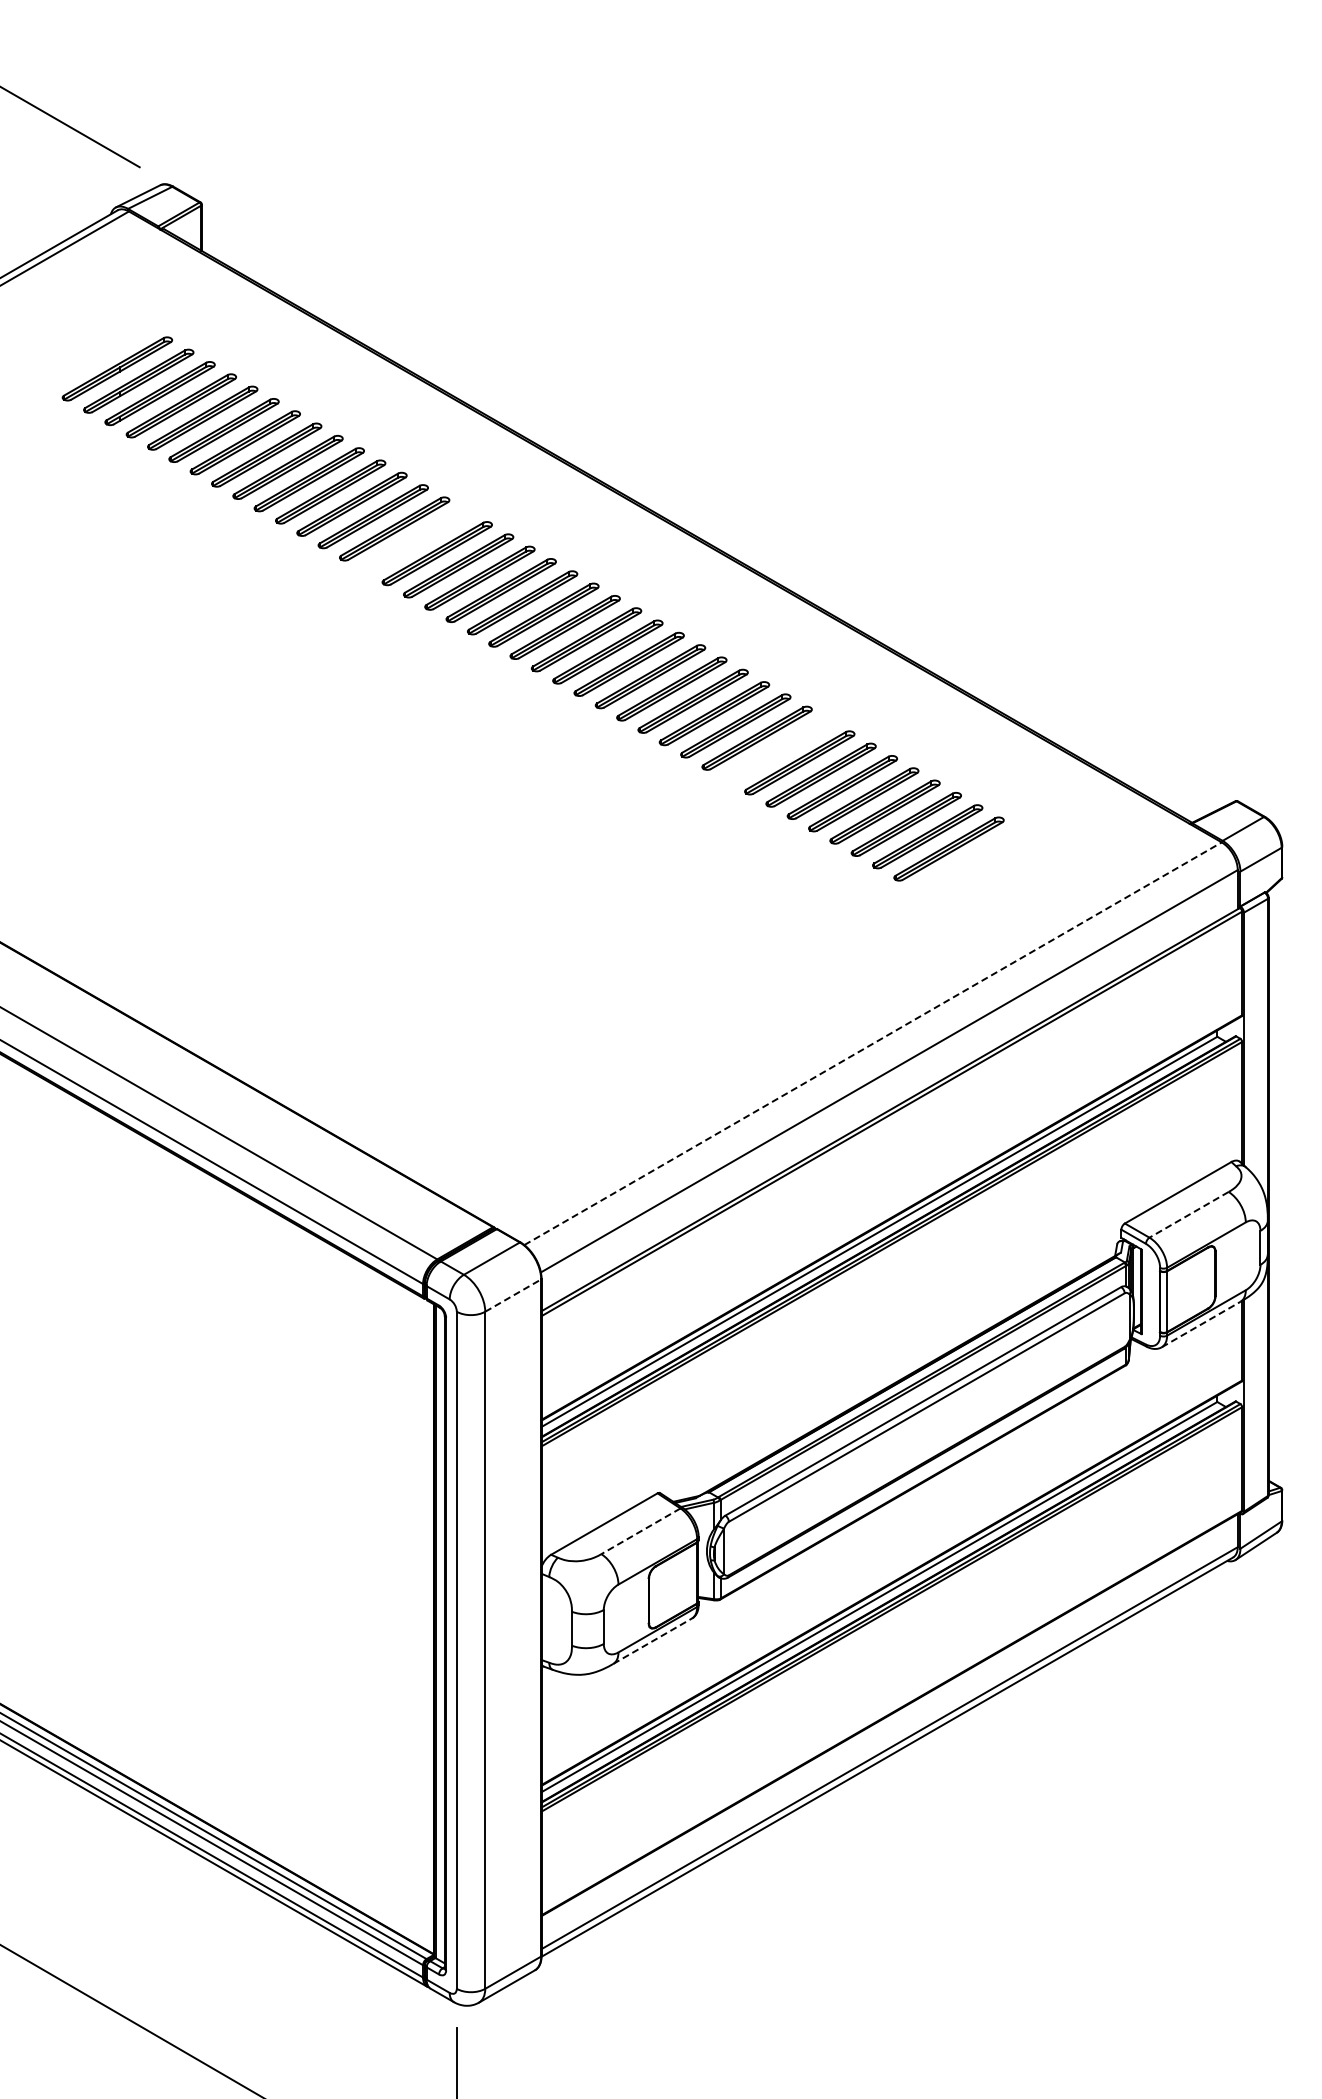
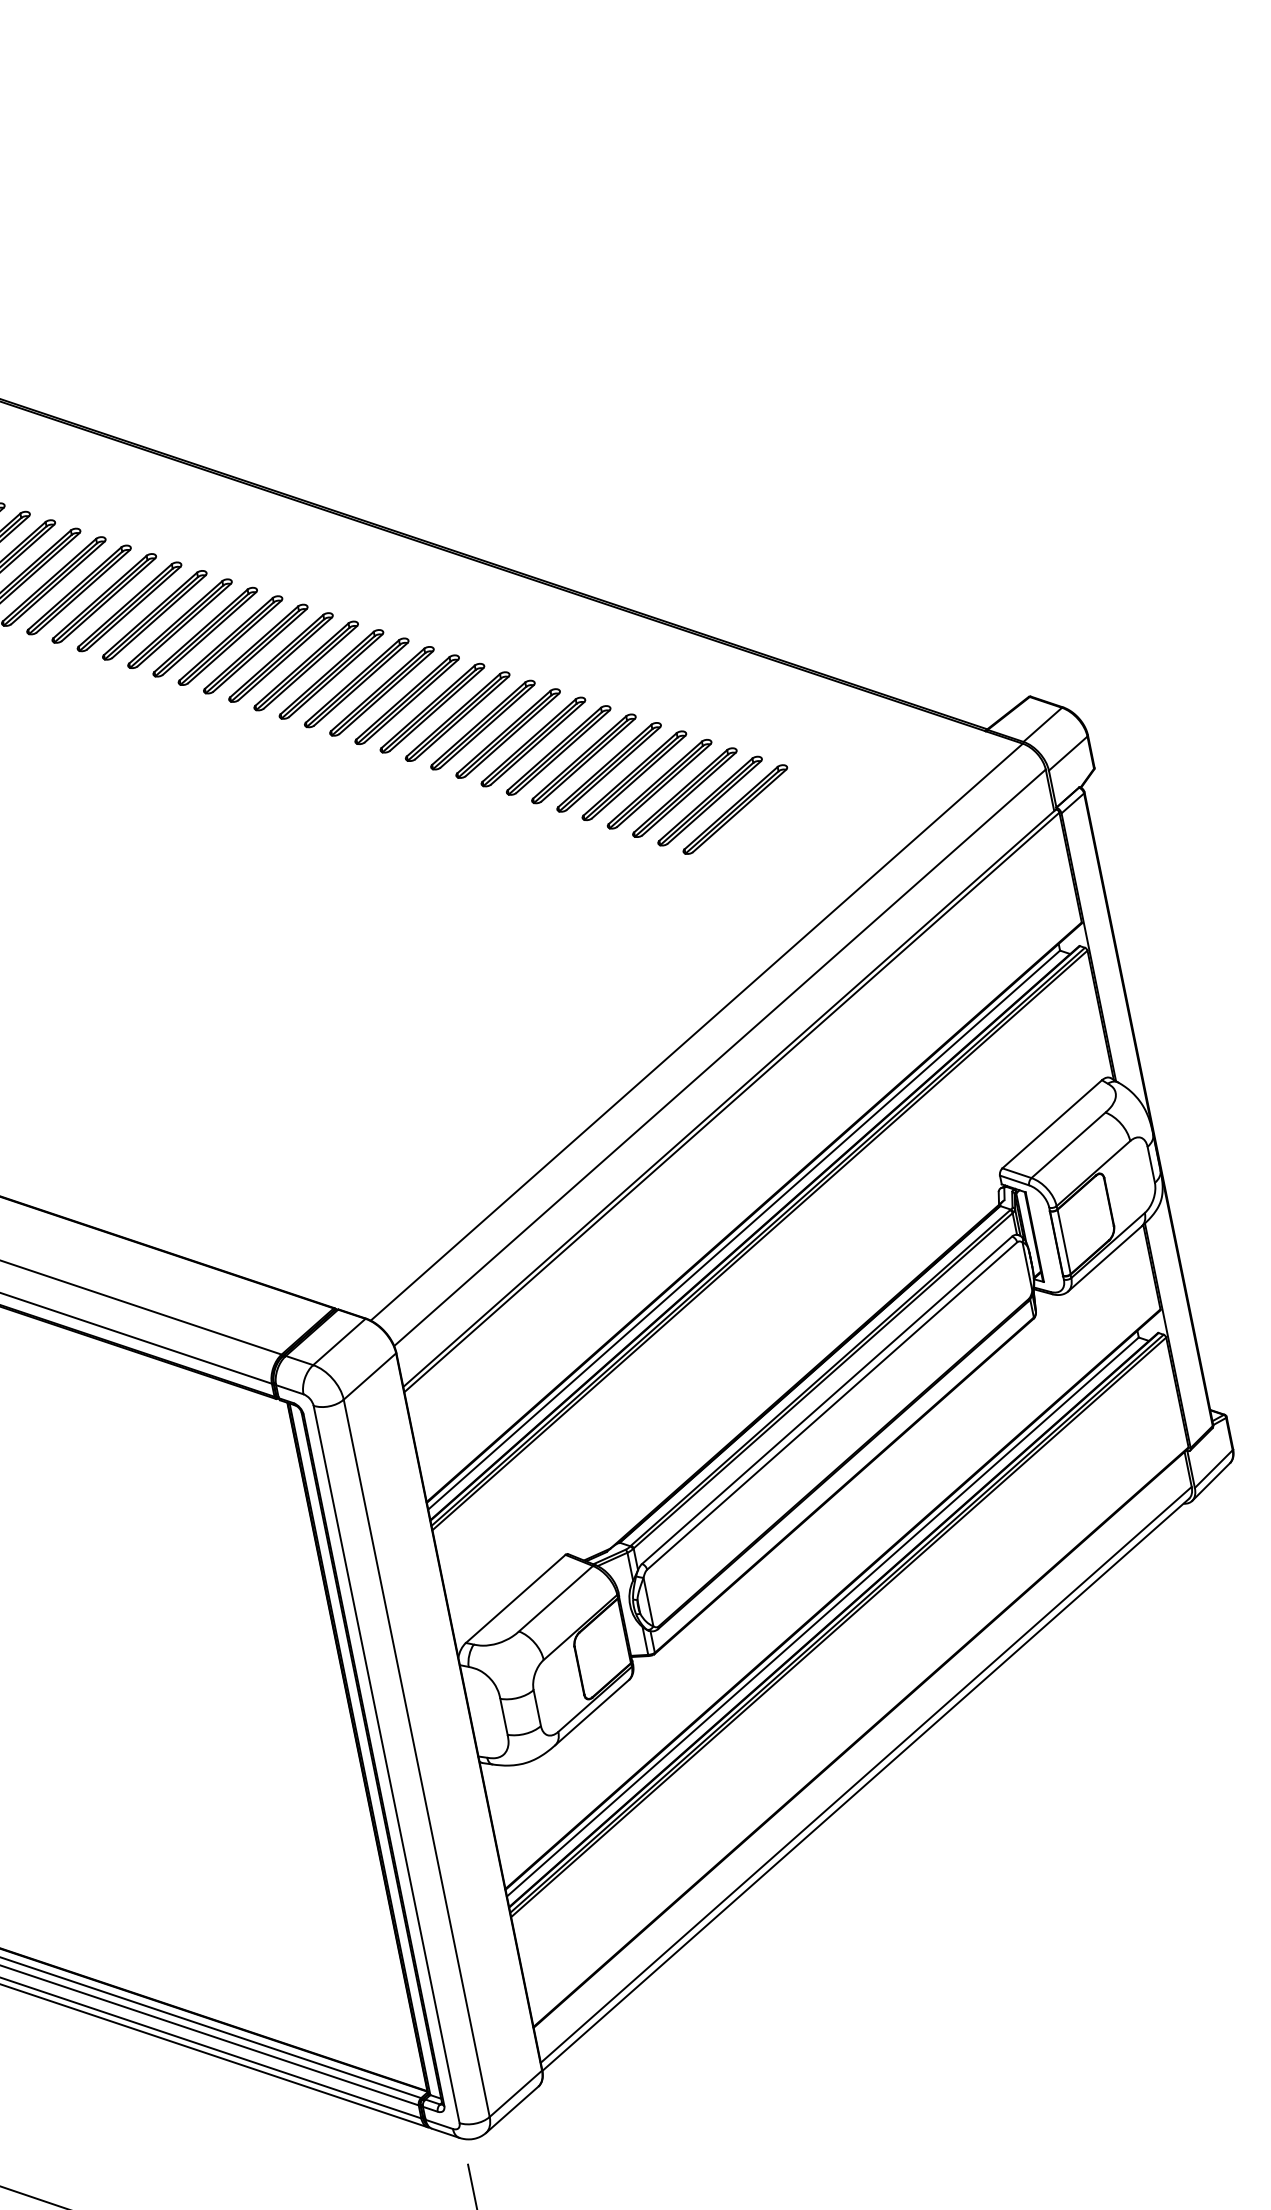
part: (415, 540) -> (103, 597), added
part: (778, 750) -> (533, 741), added
line: (873, 1043) -> (697, 1031), dashed -> solid
line: (1189, 1214) -> (1068, 1144), dashed -> solid
line: (513, 1295) -> (370, 1376), dashed -> solid
line: (1201, 1324) -> (1105, 1258), dashed -> solid
line: (640, 1531) -> (555, 1599), dashed -> solid
line: (652, 1641) -> (592, 1712), dashed -> solid

